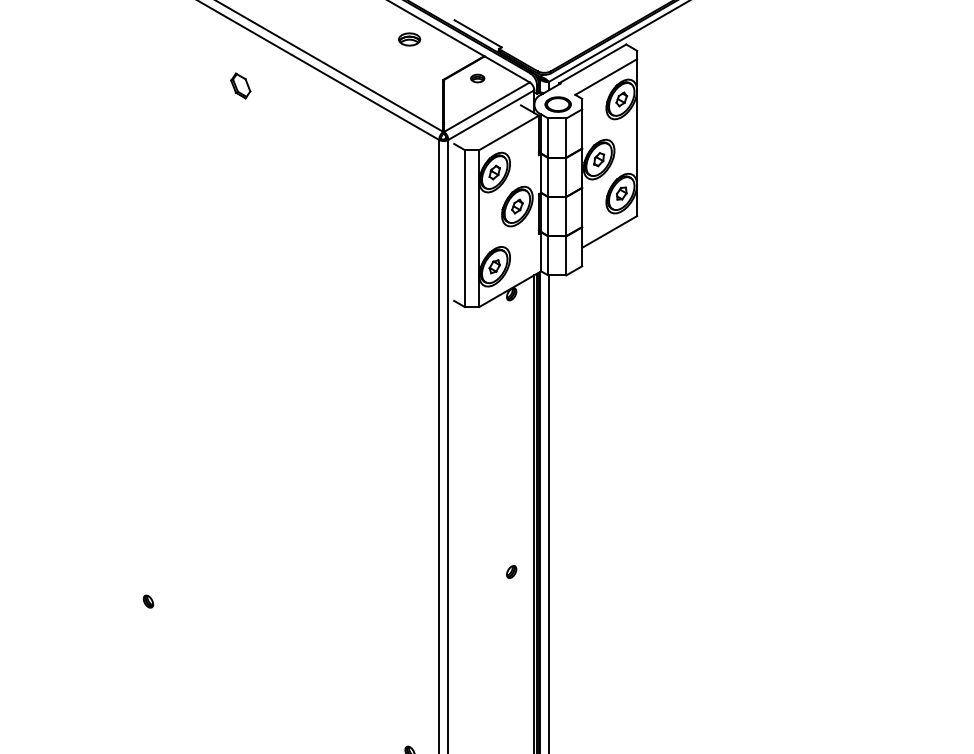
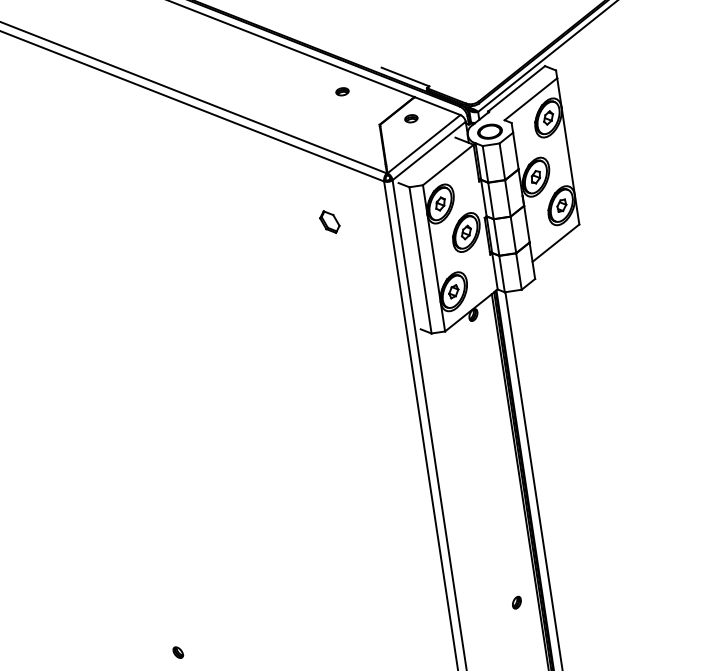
part: (409, 38) -> (342, 91), size x0.62
part: (240, 85) -> (329, 221), moved
part: (511, 571) -> (516, 602), moved

